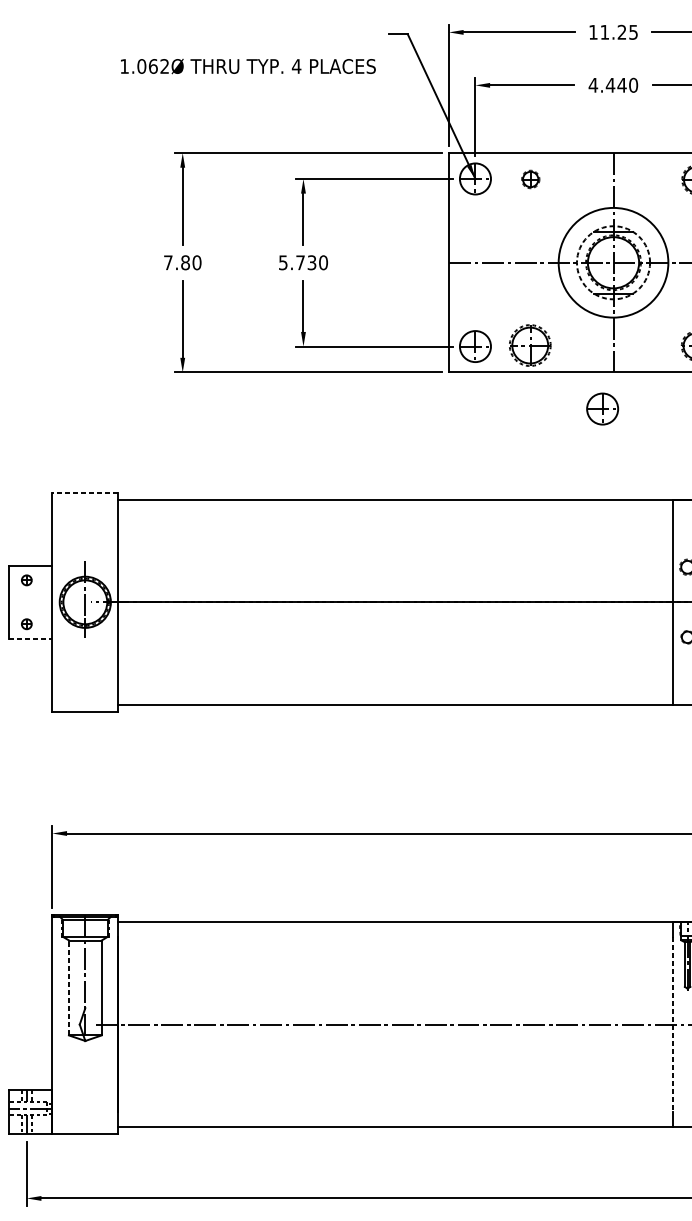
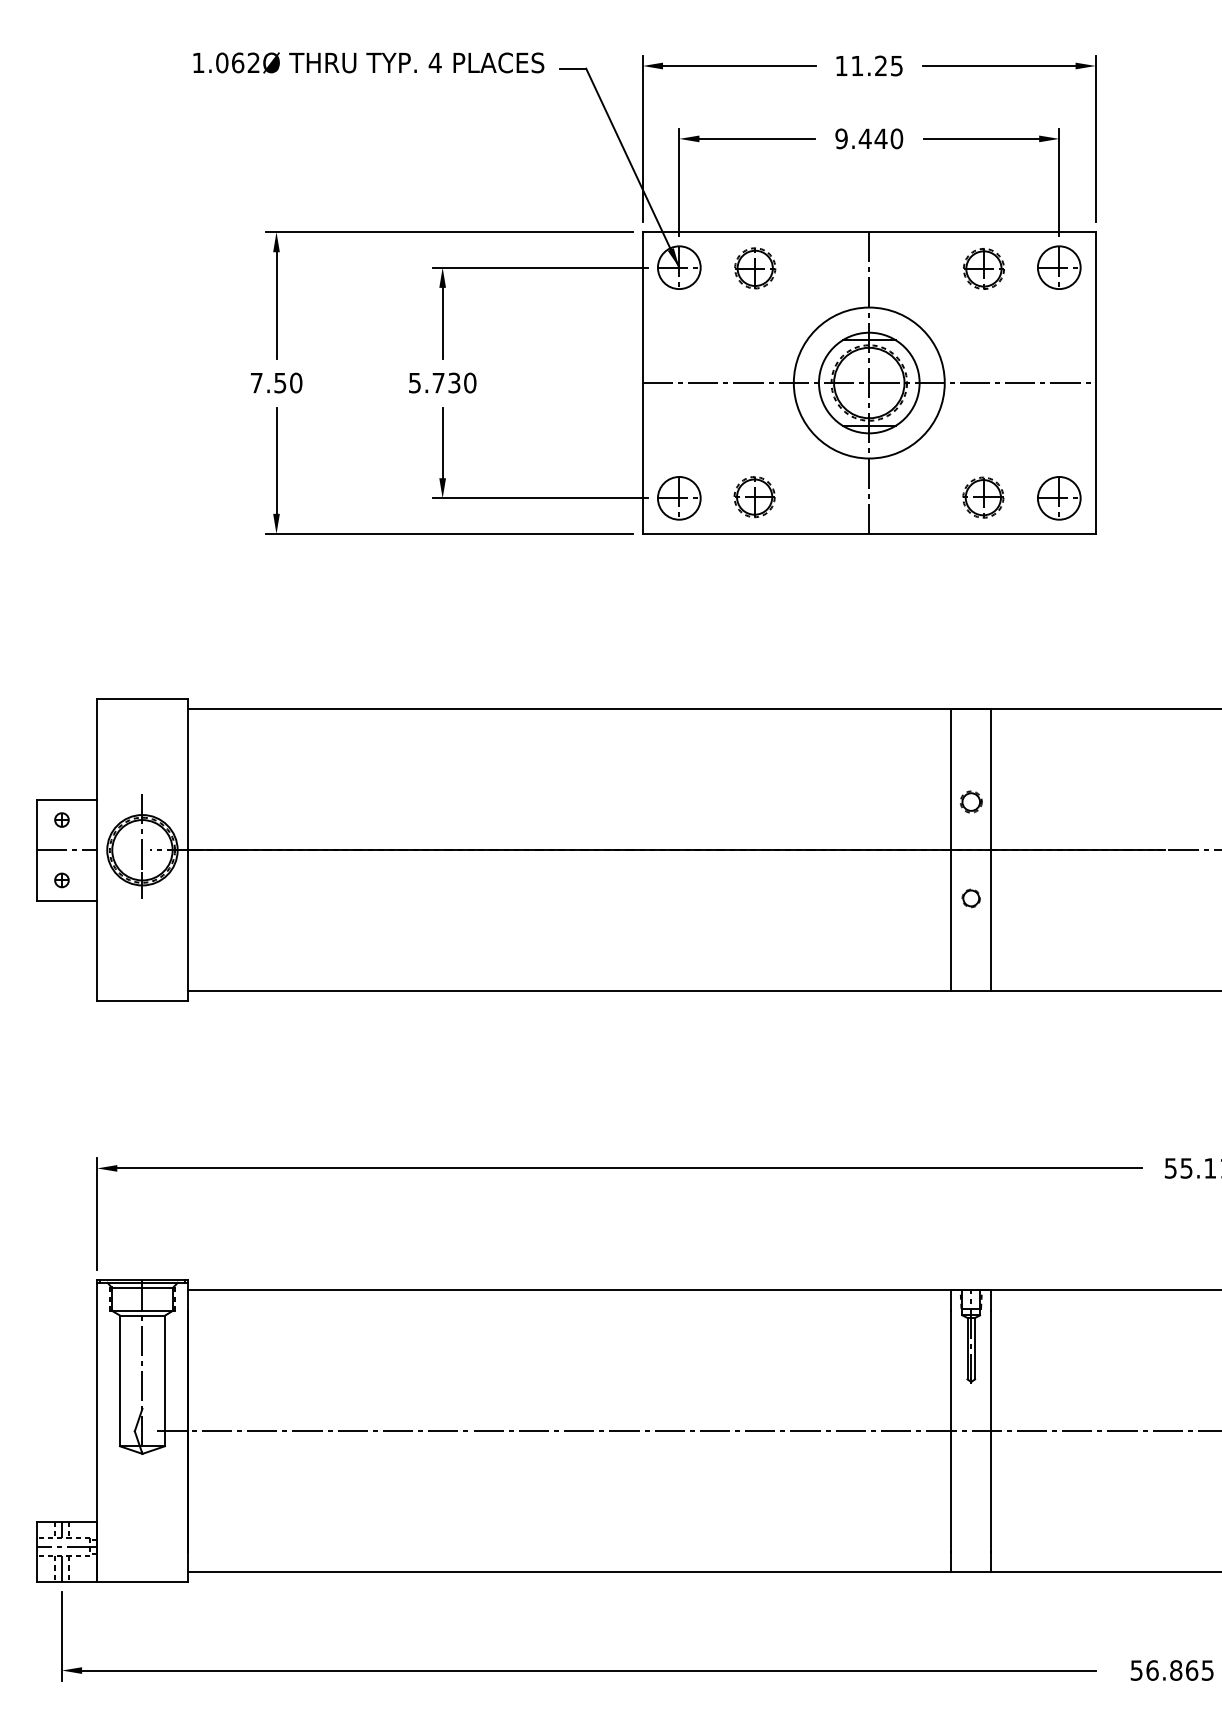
text: (248, 66) -> (368, 62), moved
text: (593, 85) -> (841, 138), 4.440 -> 9.440
part: (530, 179) -> (755, 268), size x1.67
text: (185, 262) -> (280, 382), 7.80 -> 7.50
circle: (612, 262) -> (868, 382), dashed -> solid
part: (530, 345) -> (754, 497), size x0.71
part: (602, 409) -> (854, 584), removed
line: (84, 492) -> (141, 699), dashed -> solid
line: (30, 602) -> (66, 850), added
line: (30, 638) -> (67, 900), dashed -> solid
line: (68, 987) -> (119, 1380), dashed -> solid
line: (673, 1024) -> (951, 1431), dashed -> solid

